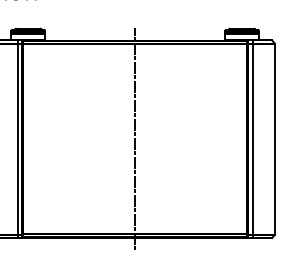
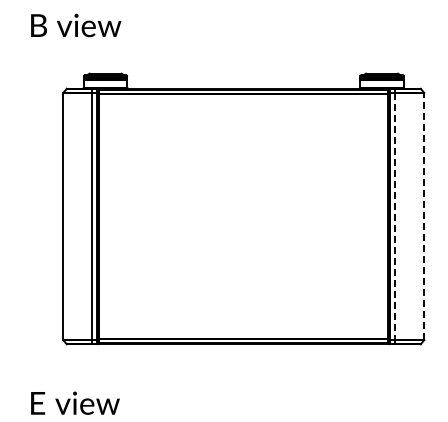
line: (134, 139) -> (243, 216), removed
line: (274, 139) -> (424, 216), solid -> dashed
line: (252, 140) -> (395, 217), solid -> dashed

